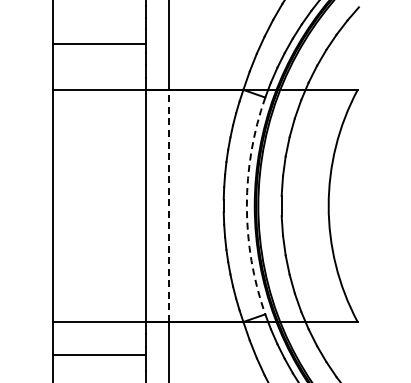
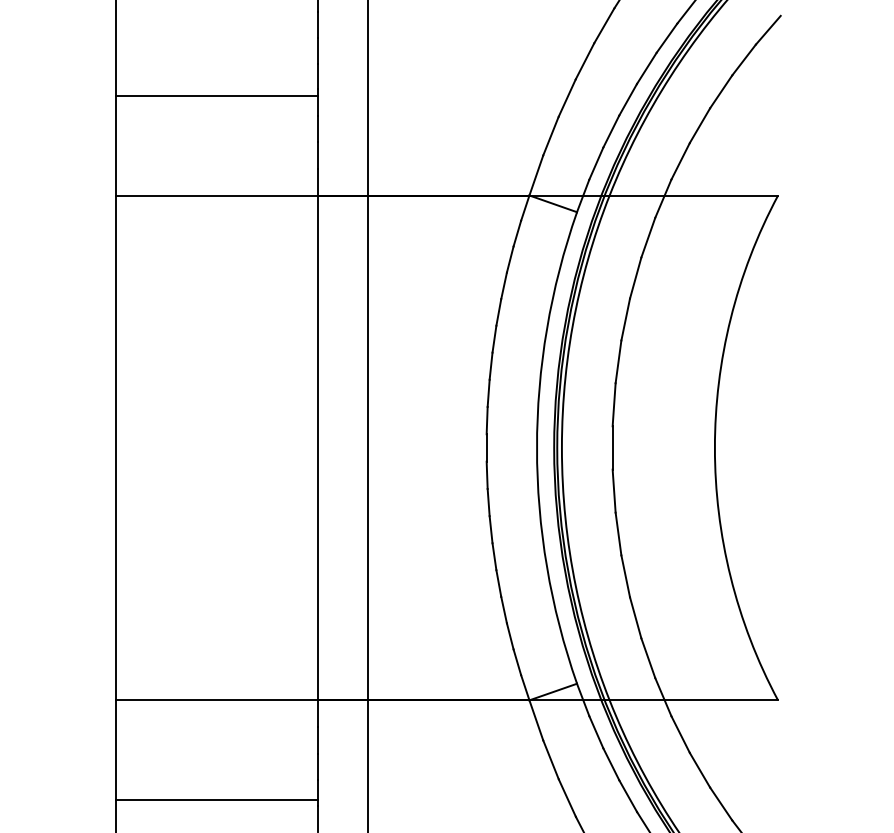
line: (169, 205) -> (368, 446), dashed -> solid
arc: (246, 205) -> (536, 446), dashed -> solid
line: (99, 355) -> (216, 801), moved

